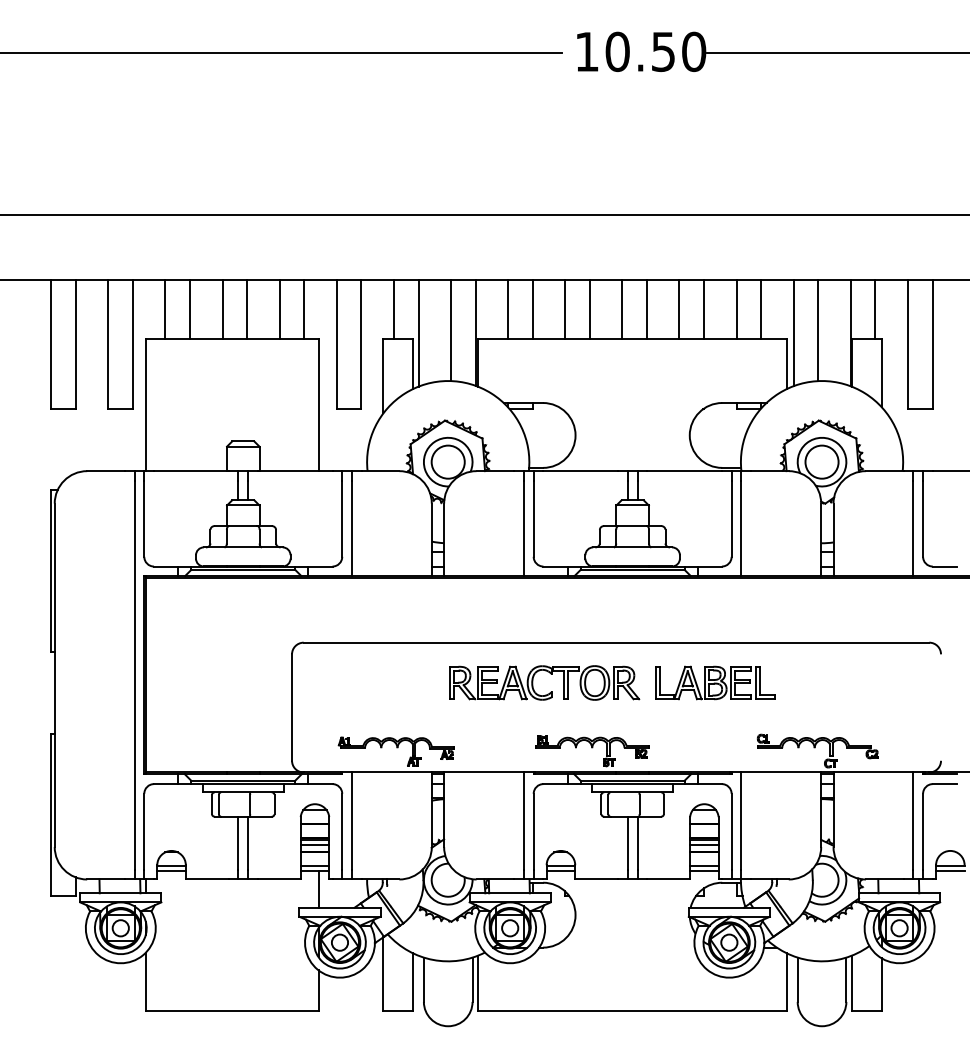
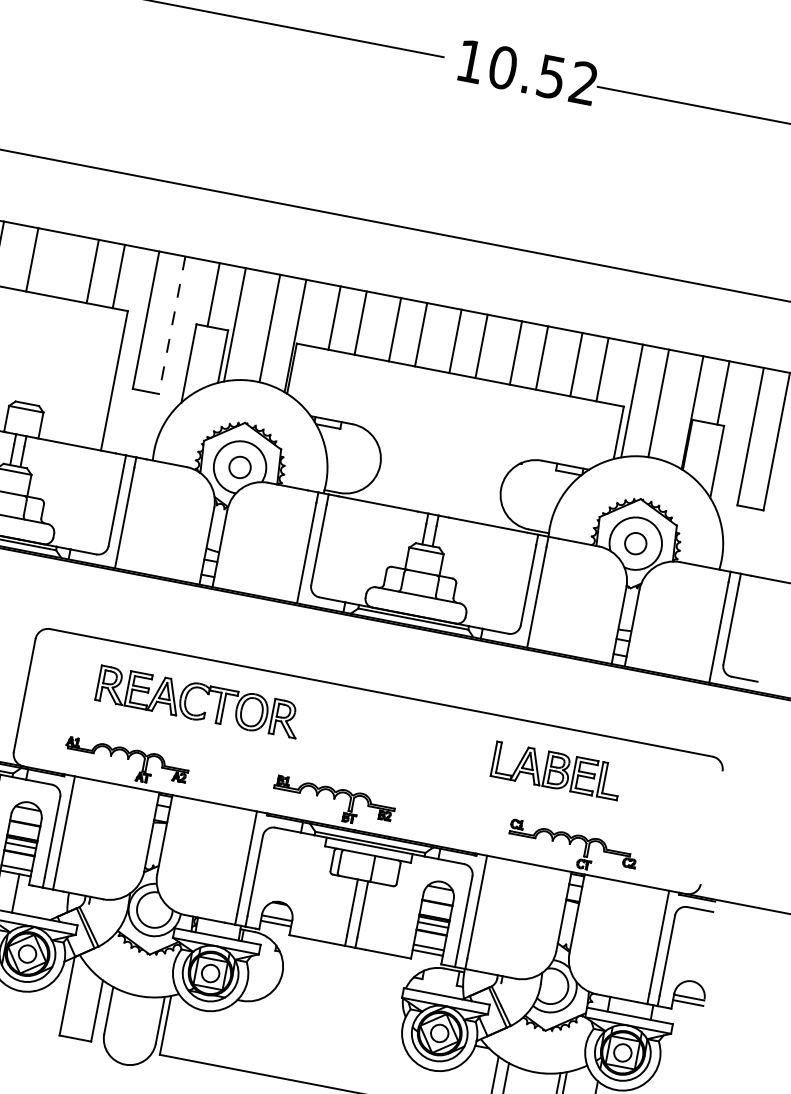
text: (694, 51) -> (584, 82), 10.50 -> 10.52
line: (247, 309) -> (58, 264), removed
line: (361, 344) -> (172, 325), solid -> dashed
circle: (447, 461) -> (239, 466), size x0.6
circle: (821, 461) -> (635, 542), size x0.6
part: (550, 674) -> (206, 694), moved
part: (715, 682) -> (557, 770), moved

